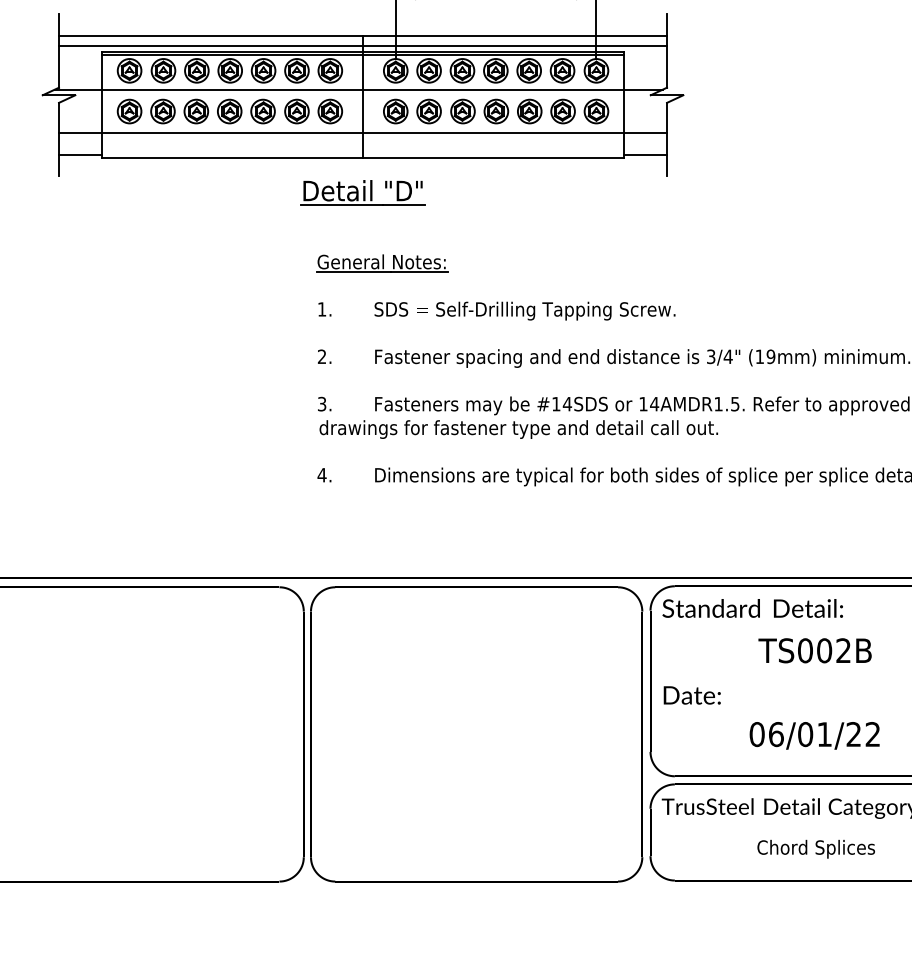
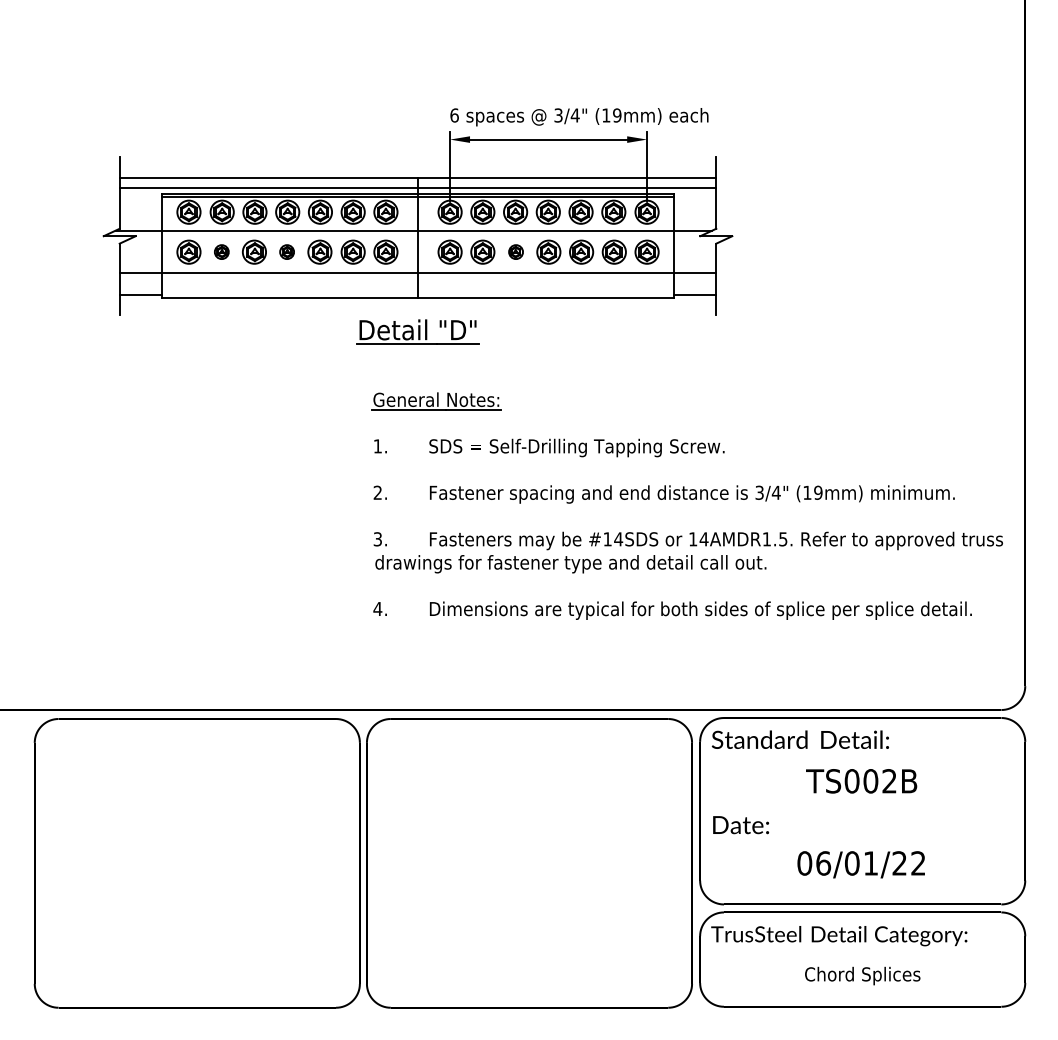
part: (162, 110) -> (221, 251), size x0.6
part: (229, 110) -> (286, 251), size x0.6
part: (462, 110) -> (515, 251), size x0.6

